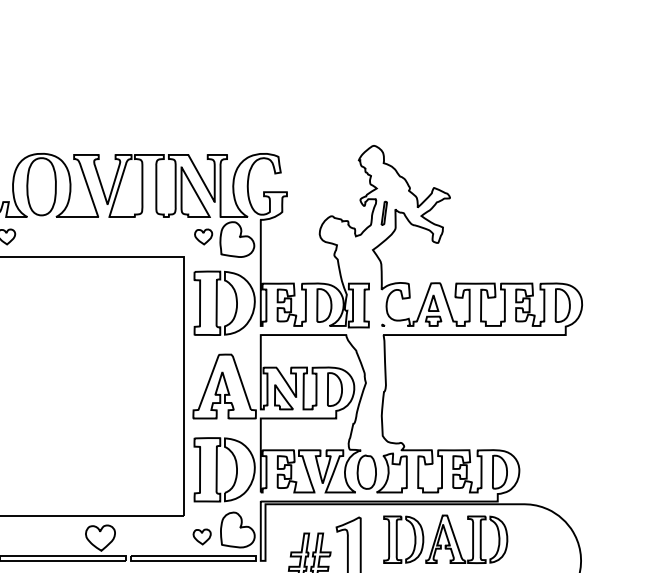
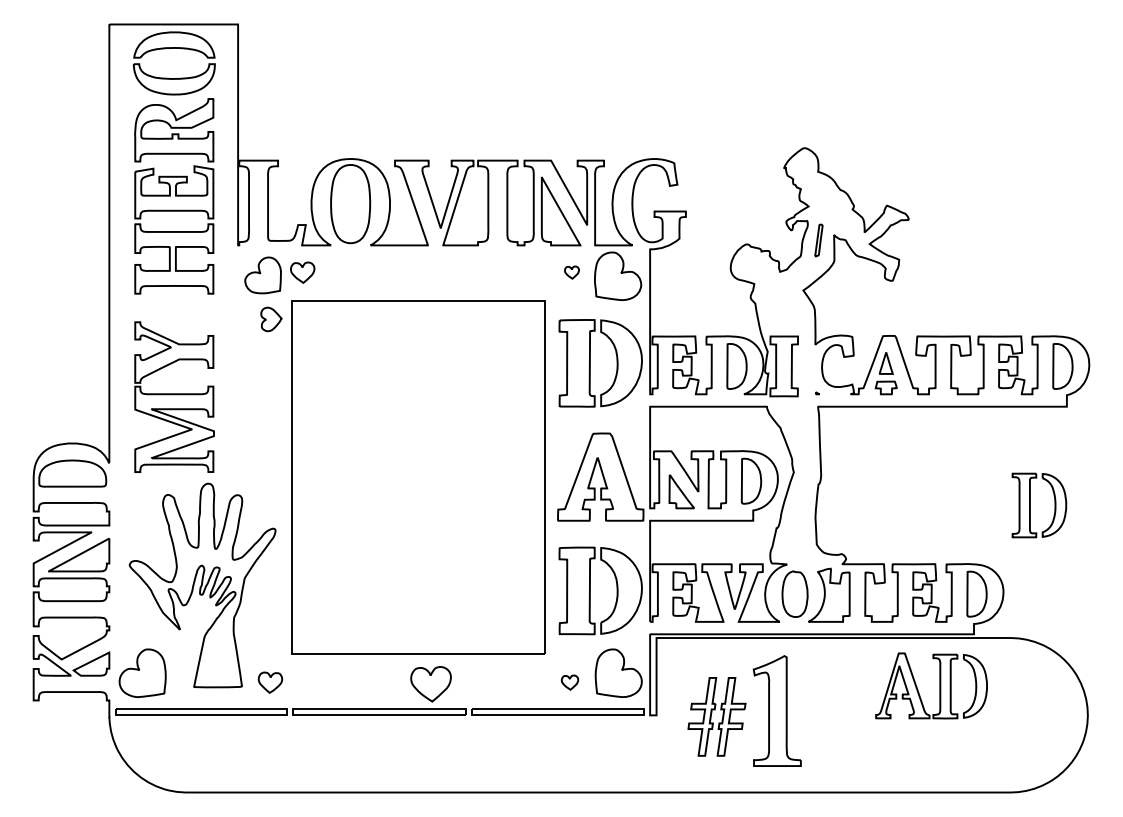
part: (203, 236) -> (571, 272), size x0.6
part: (201, 536) -> (569, 682), size x0.7
part: (397, 539) -> (1030, 505), moved

